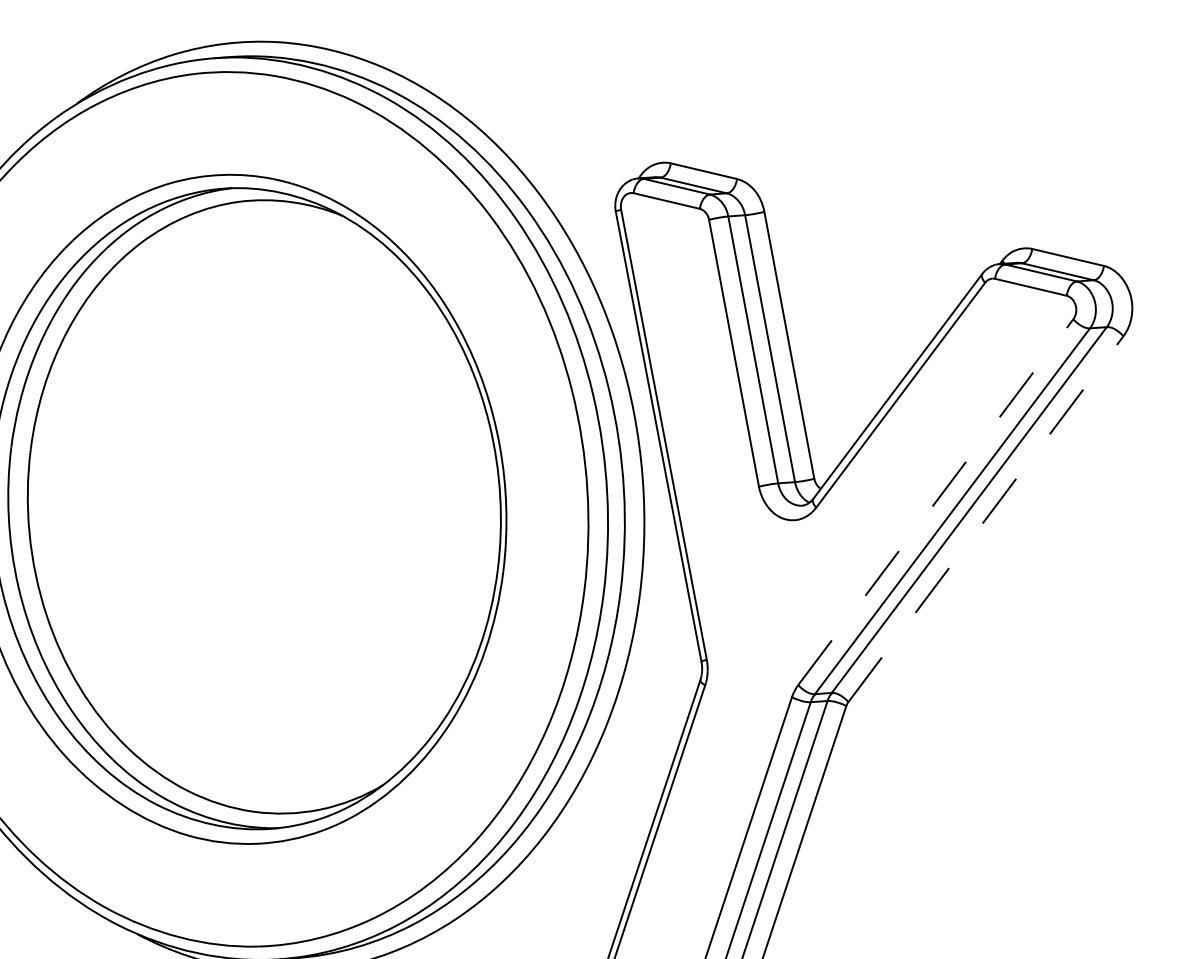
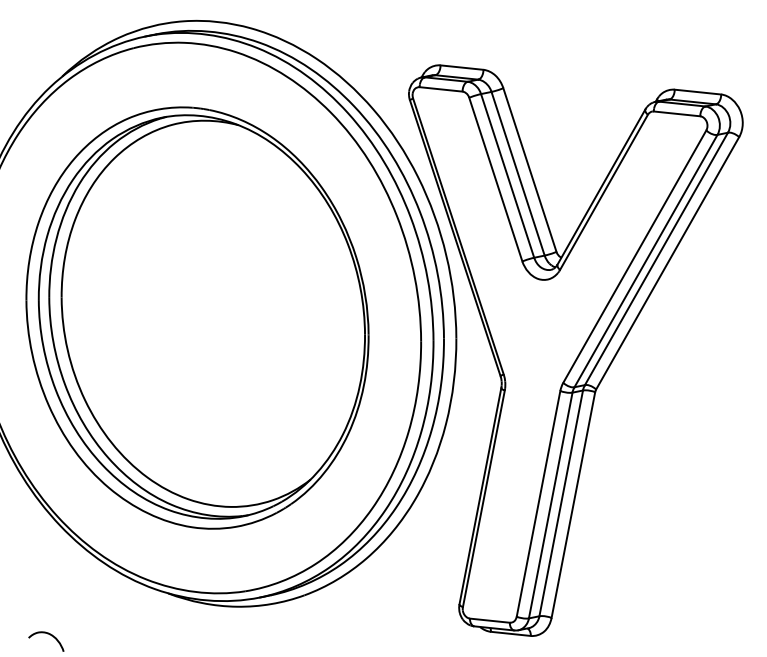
line: (936, 501) -> (635, 256), dashed -> solid
line: (985, 517) -> (667, 262), dashed -> solid

